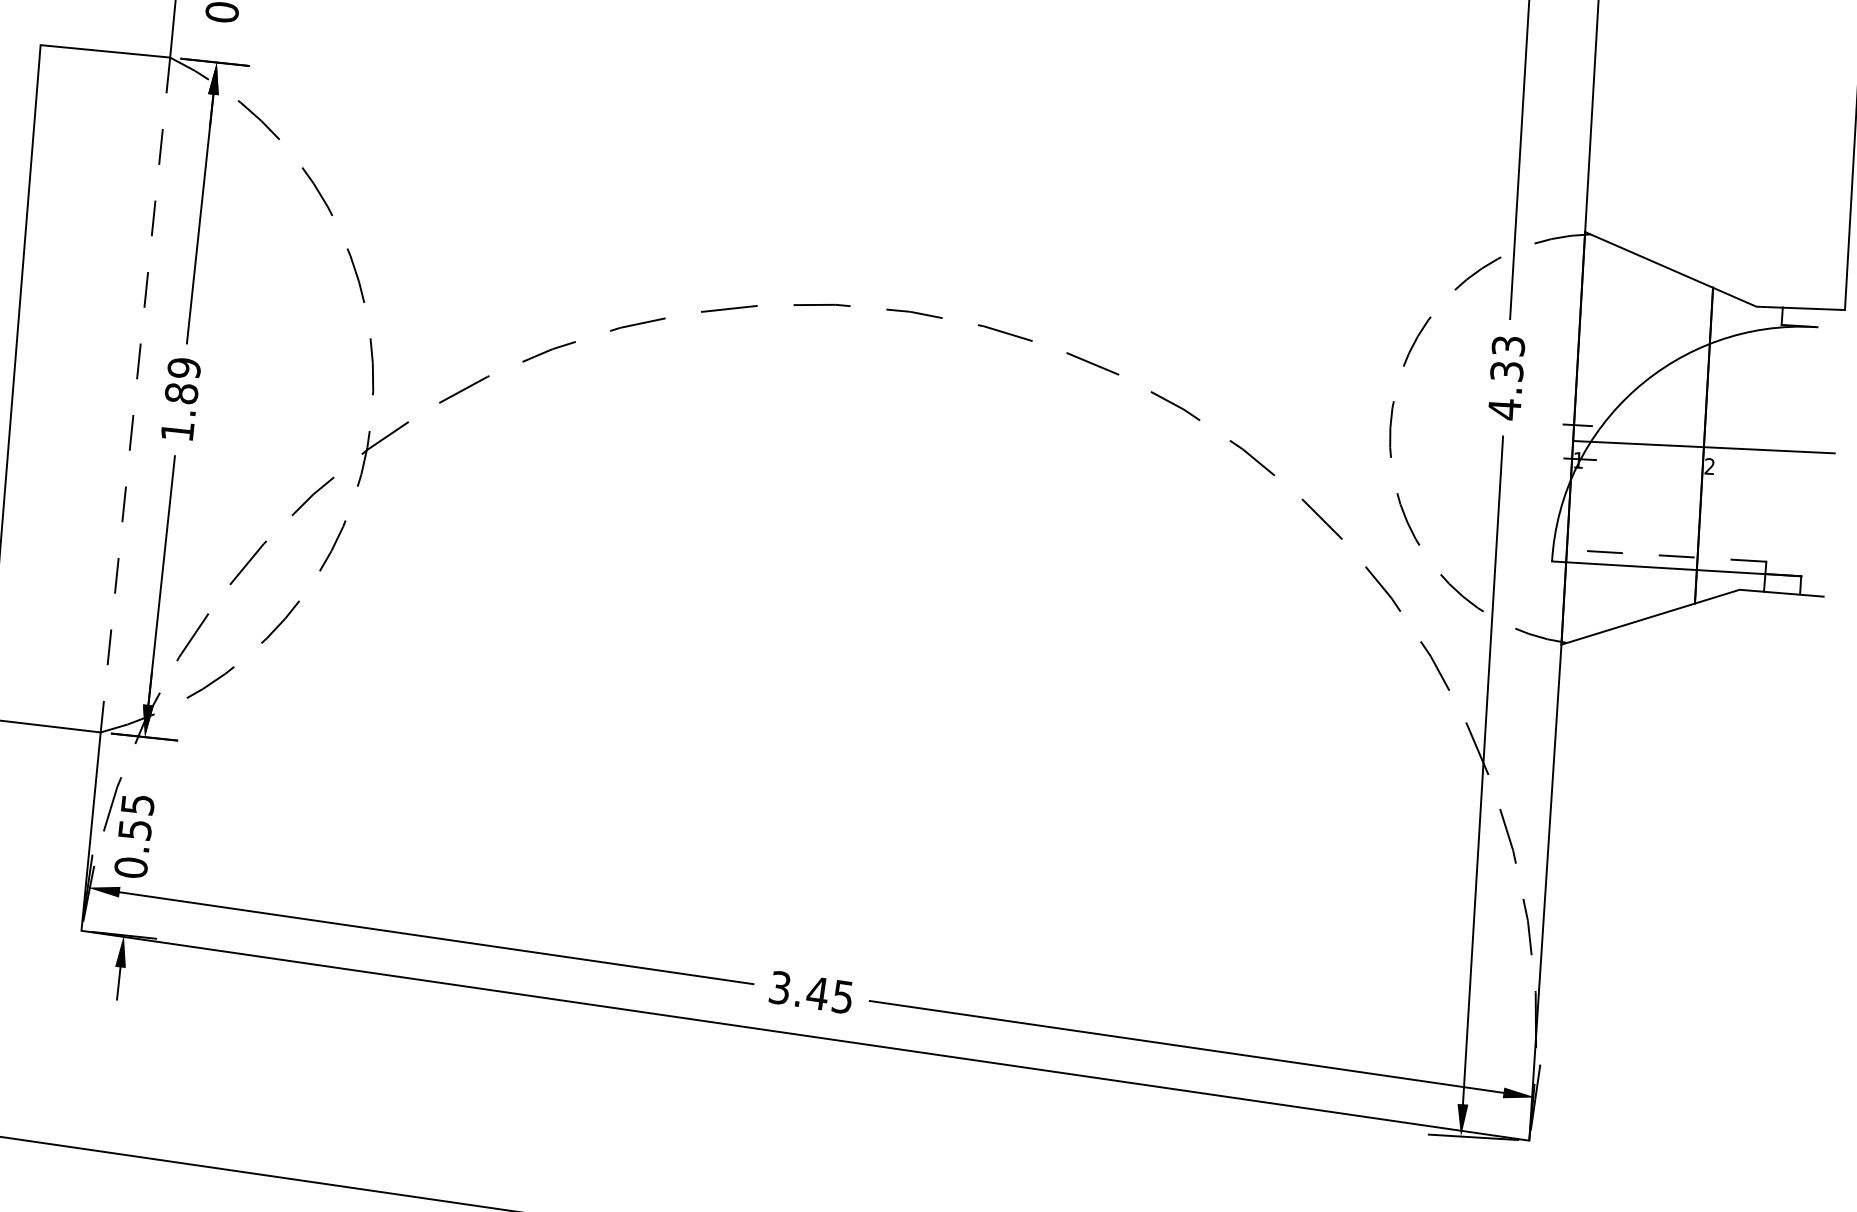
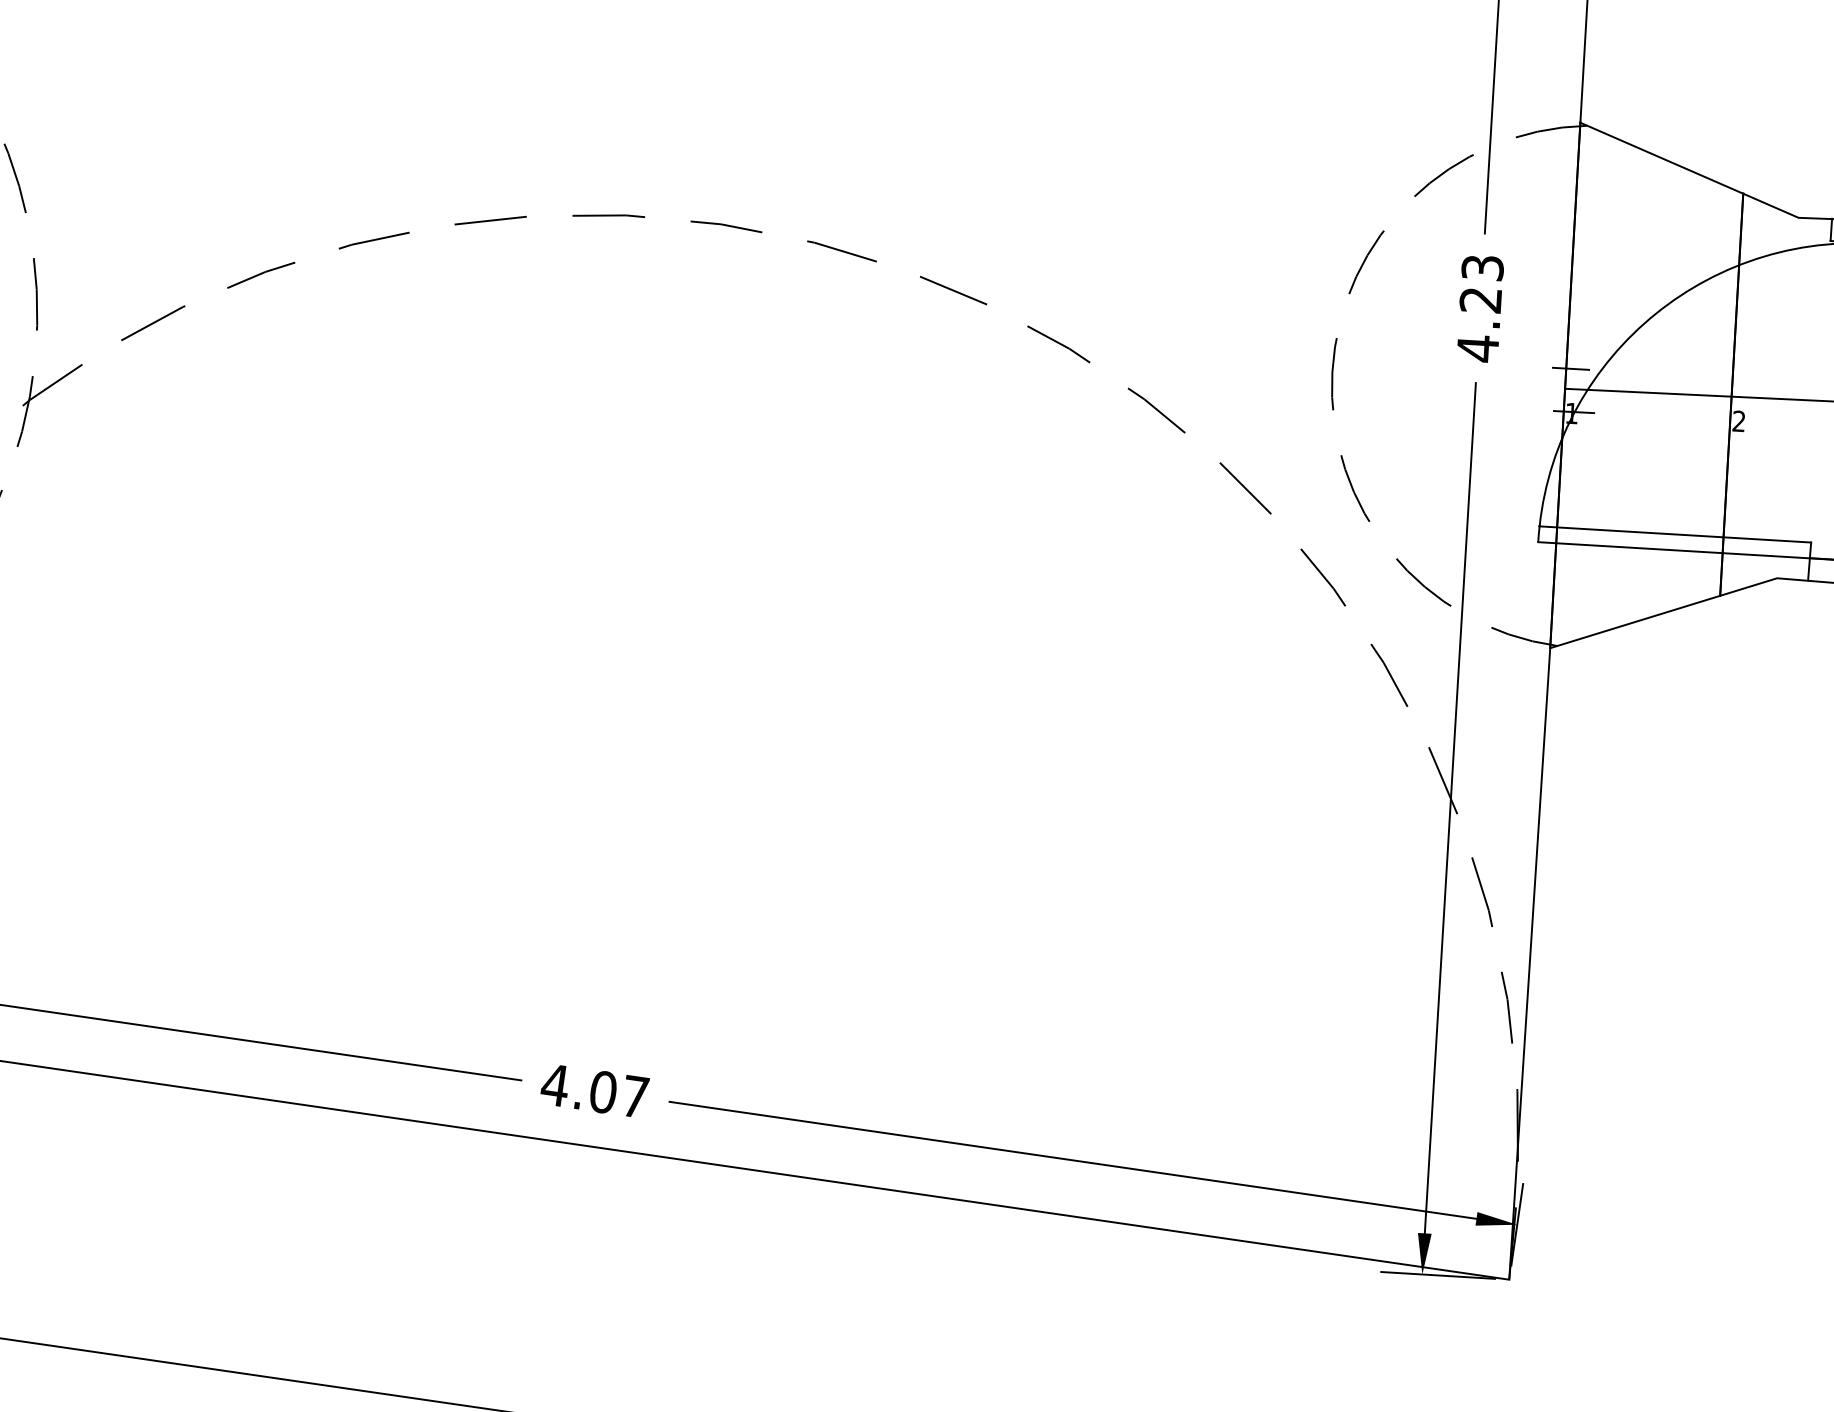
text: (1506, 371) -> (1480, 300), 4.33 -> 4.23
line: (1659, 555) -> (1675, 534), dashed -> solid
text: (811, 992) -> (595, 1091), 3.45 -> 4.07

